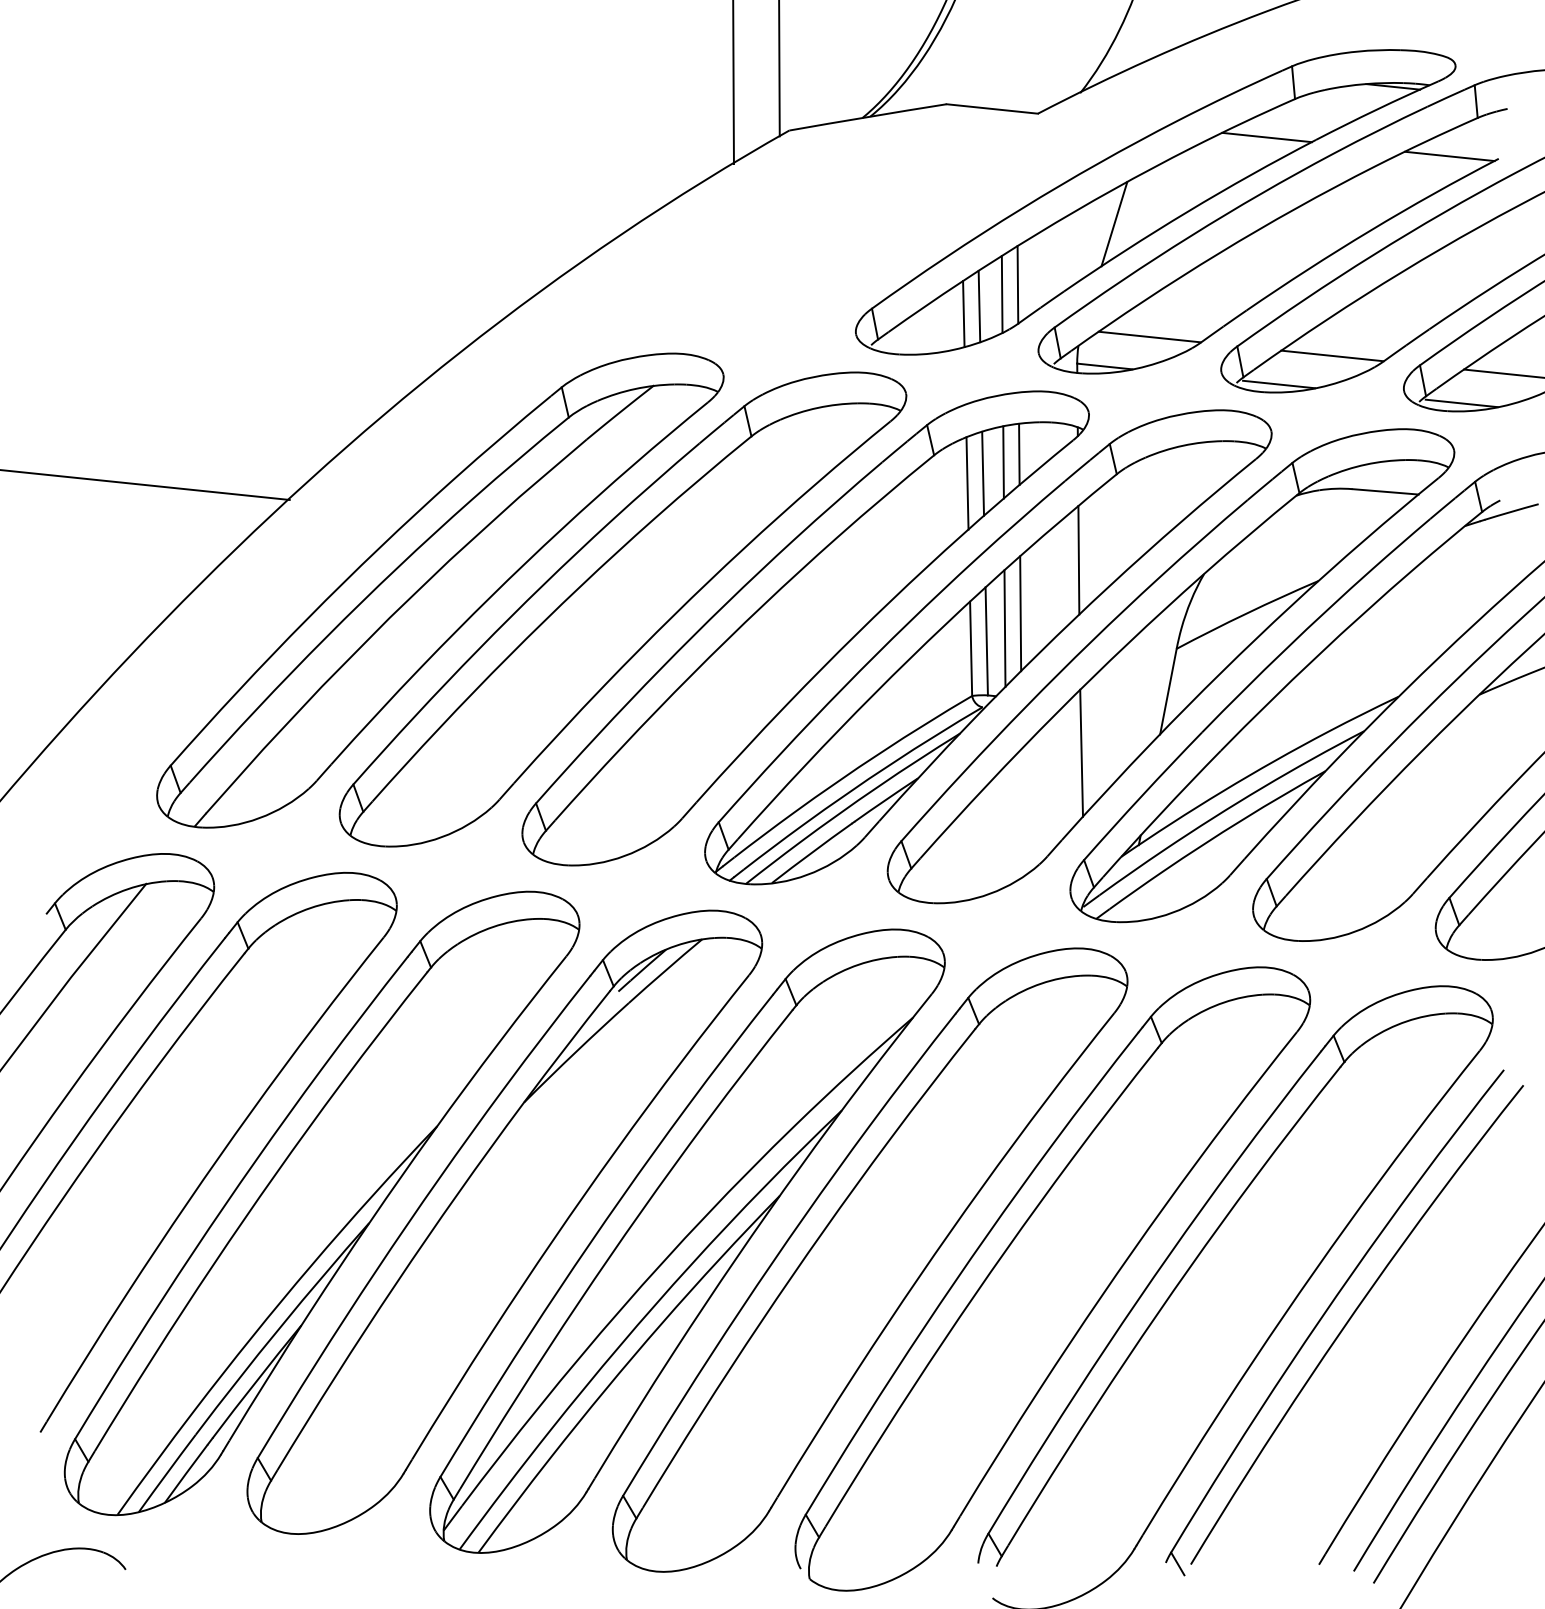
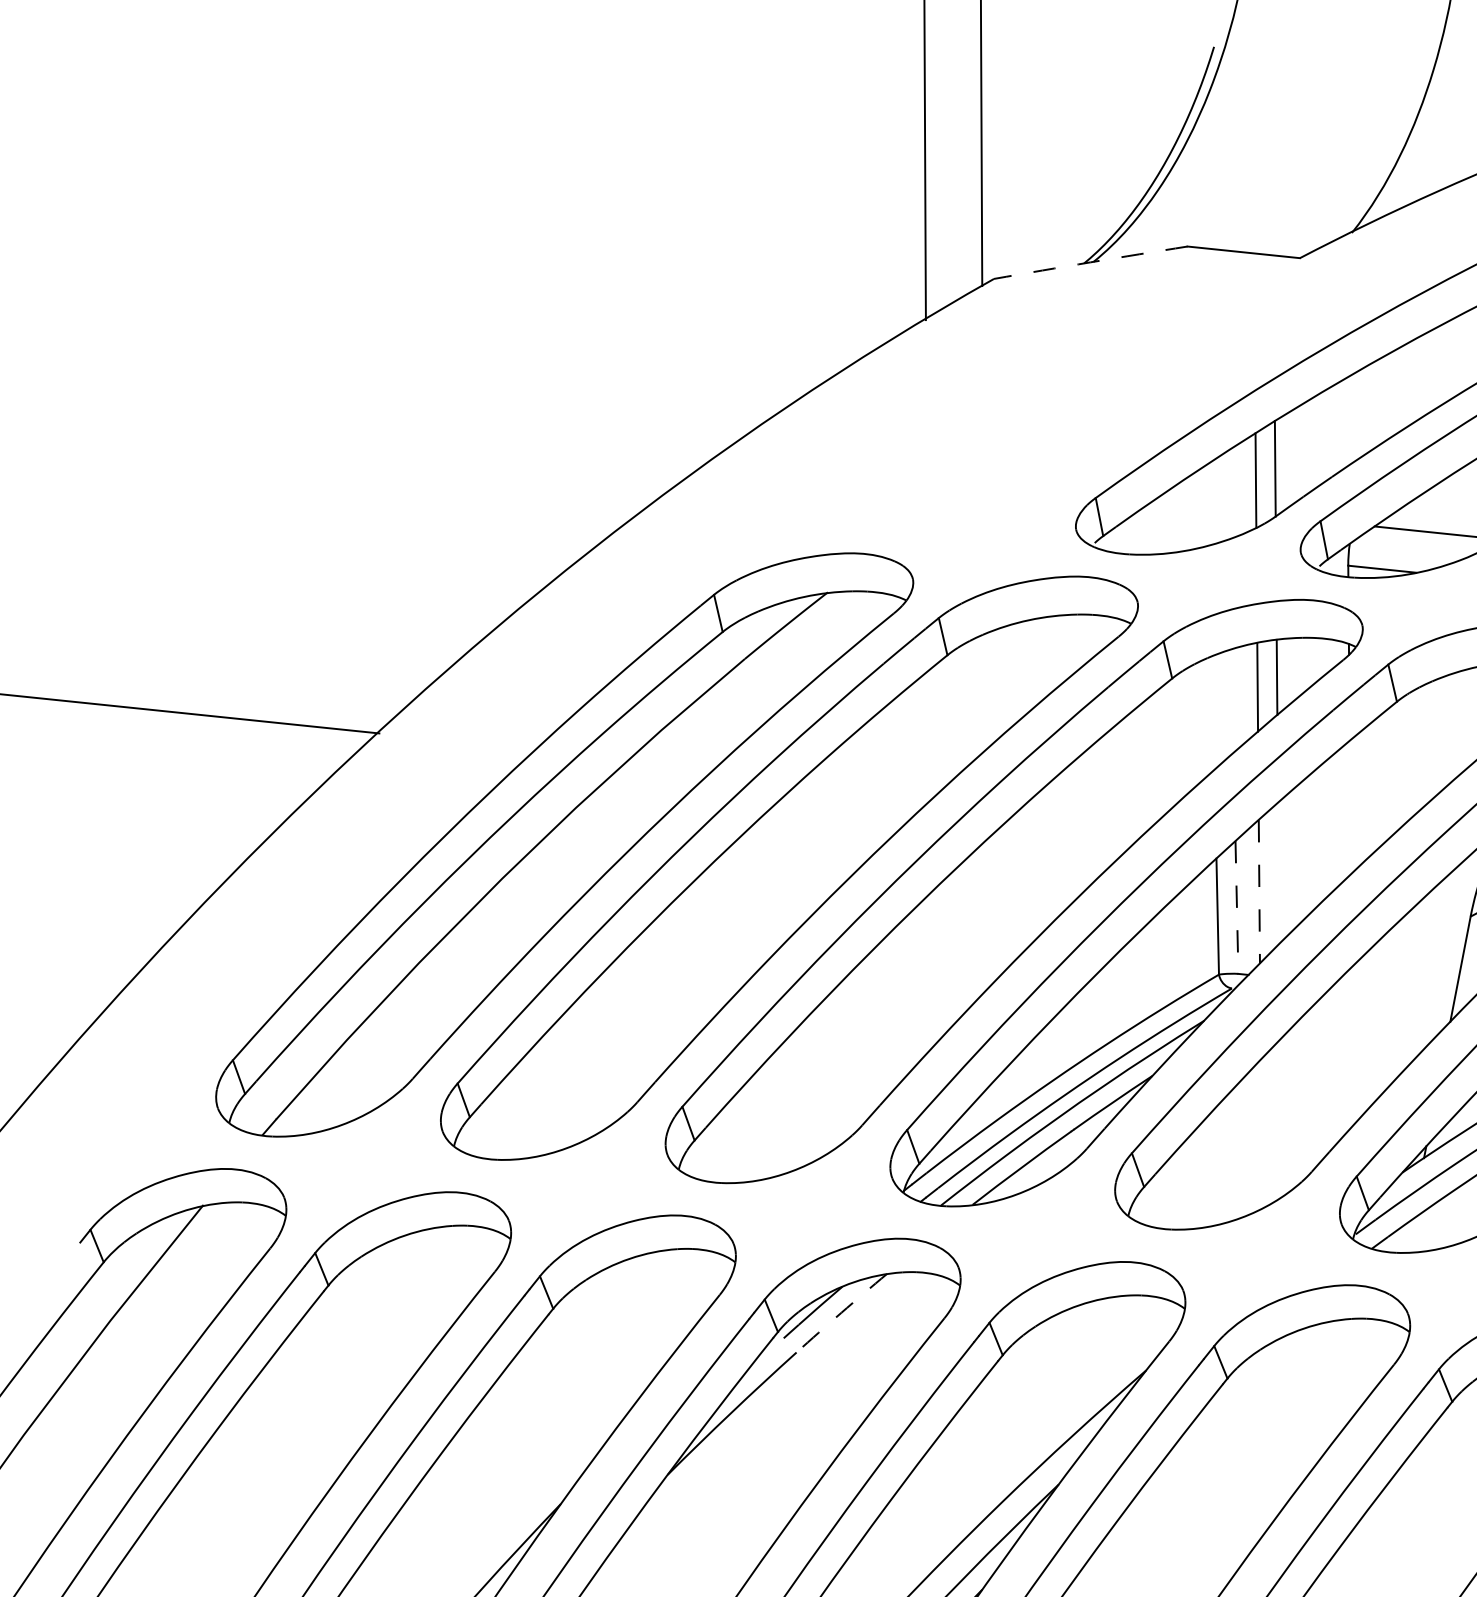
arc: (867, 117) -> (1090, 262), solid -> dashed
line: (1114, 224) -> (1394, 394), removed
line: (979, 306) -> (1228, 495), removed
line: (963, 313) -> (1208, 504), removed
line: (983, 473) -> (1232, 700), removed
line: (967, 483) -> (1213, 713), removed
line: (1078, 560) -> (1349, 807), removed
line: (1020, 613) -> (1278, 873), removed
line: (1004, 629) -> (1258, 892), solid -> dashed
line: (986, 641) -> (1236, 907), solid -> dashed
line: (1081, 752) -> (1353, 1044), removed
arc: (665, 970) -> (841, 1312), solid -> dashed

